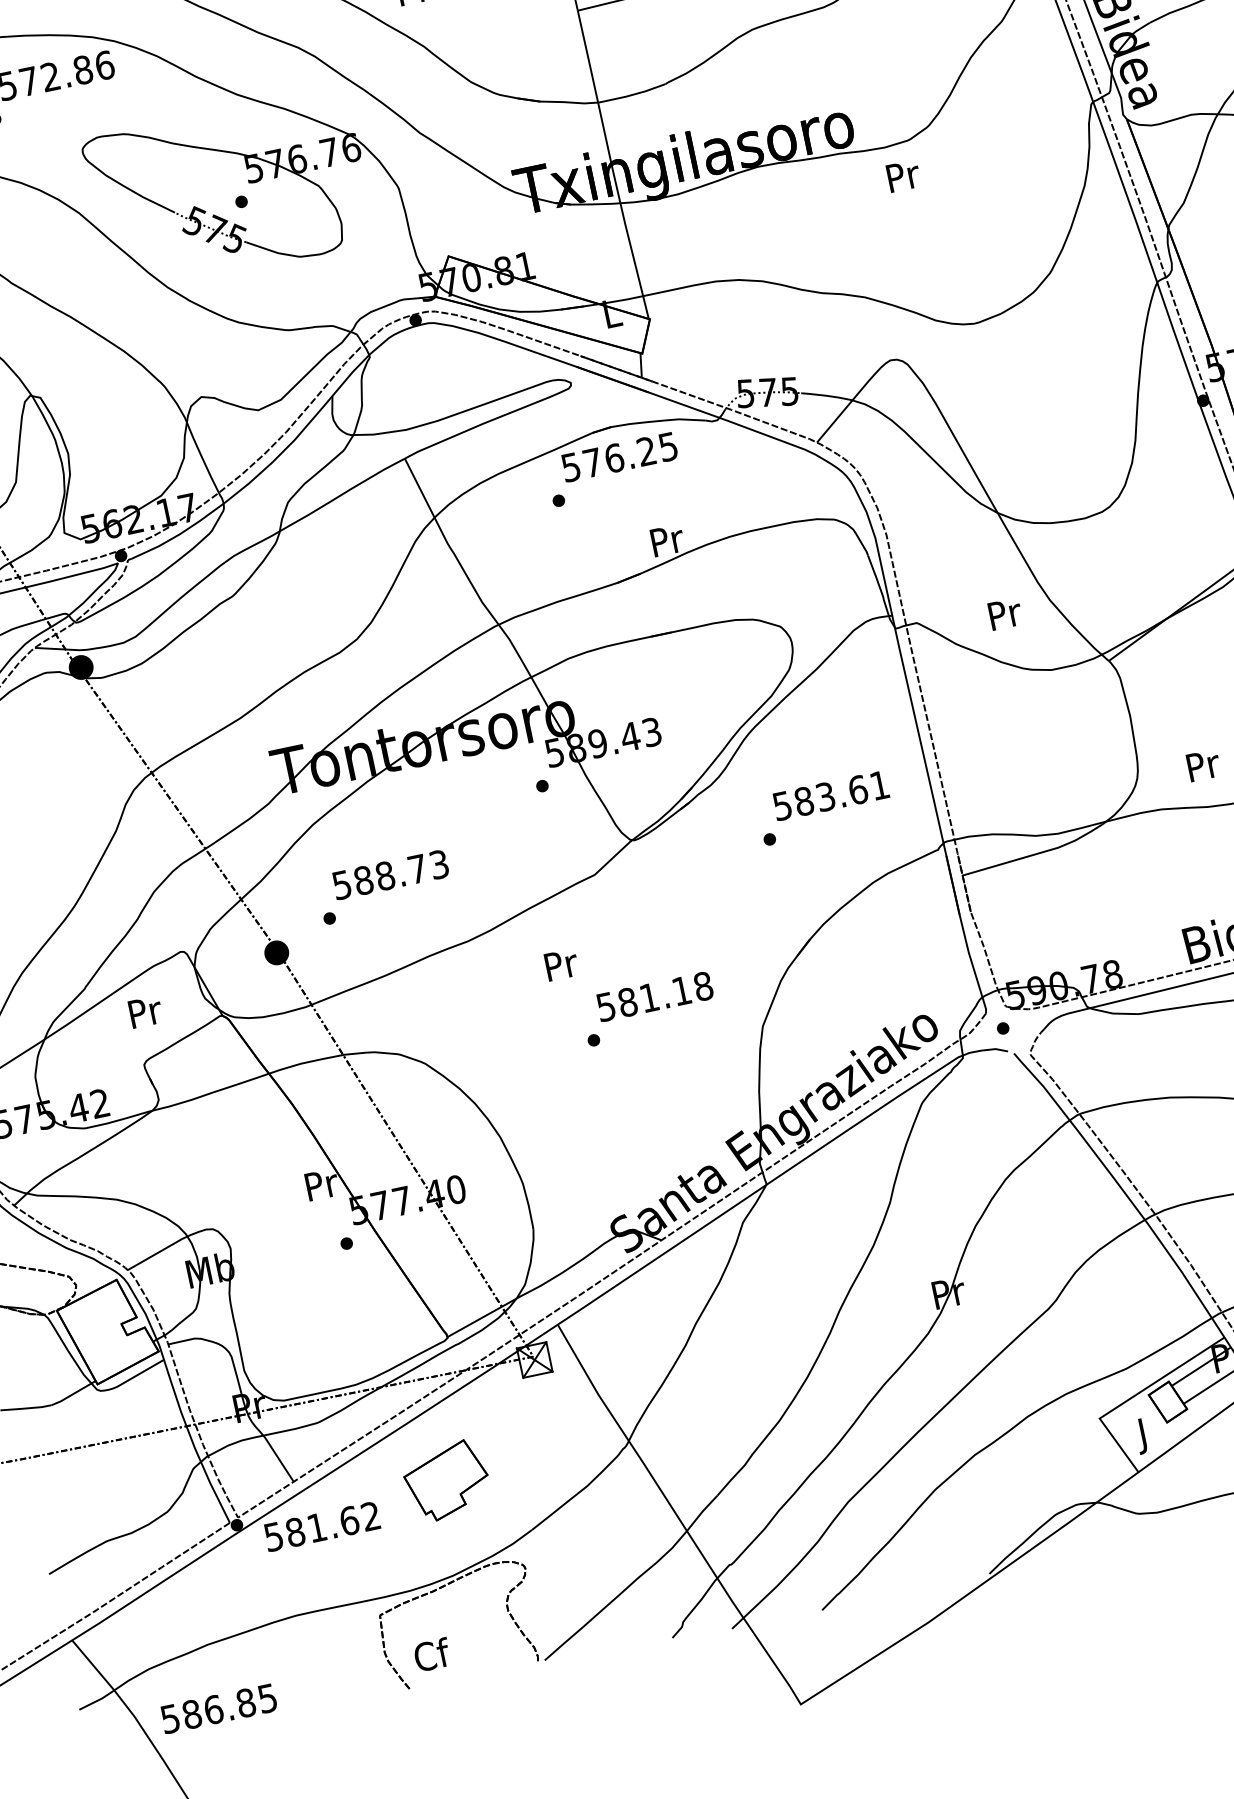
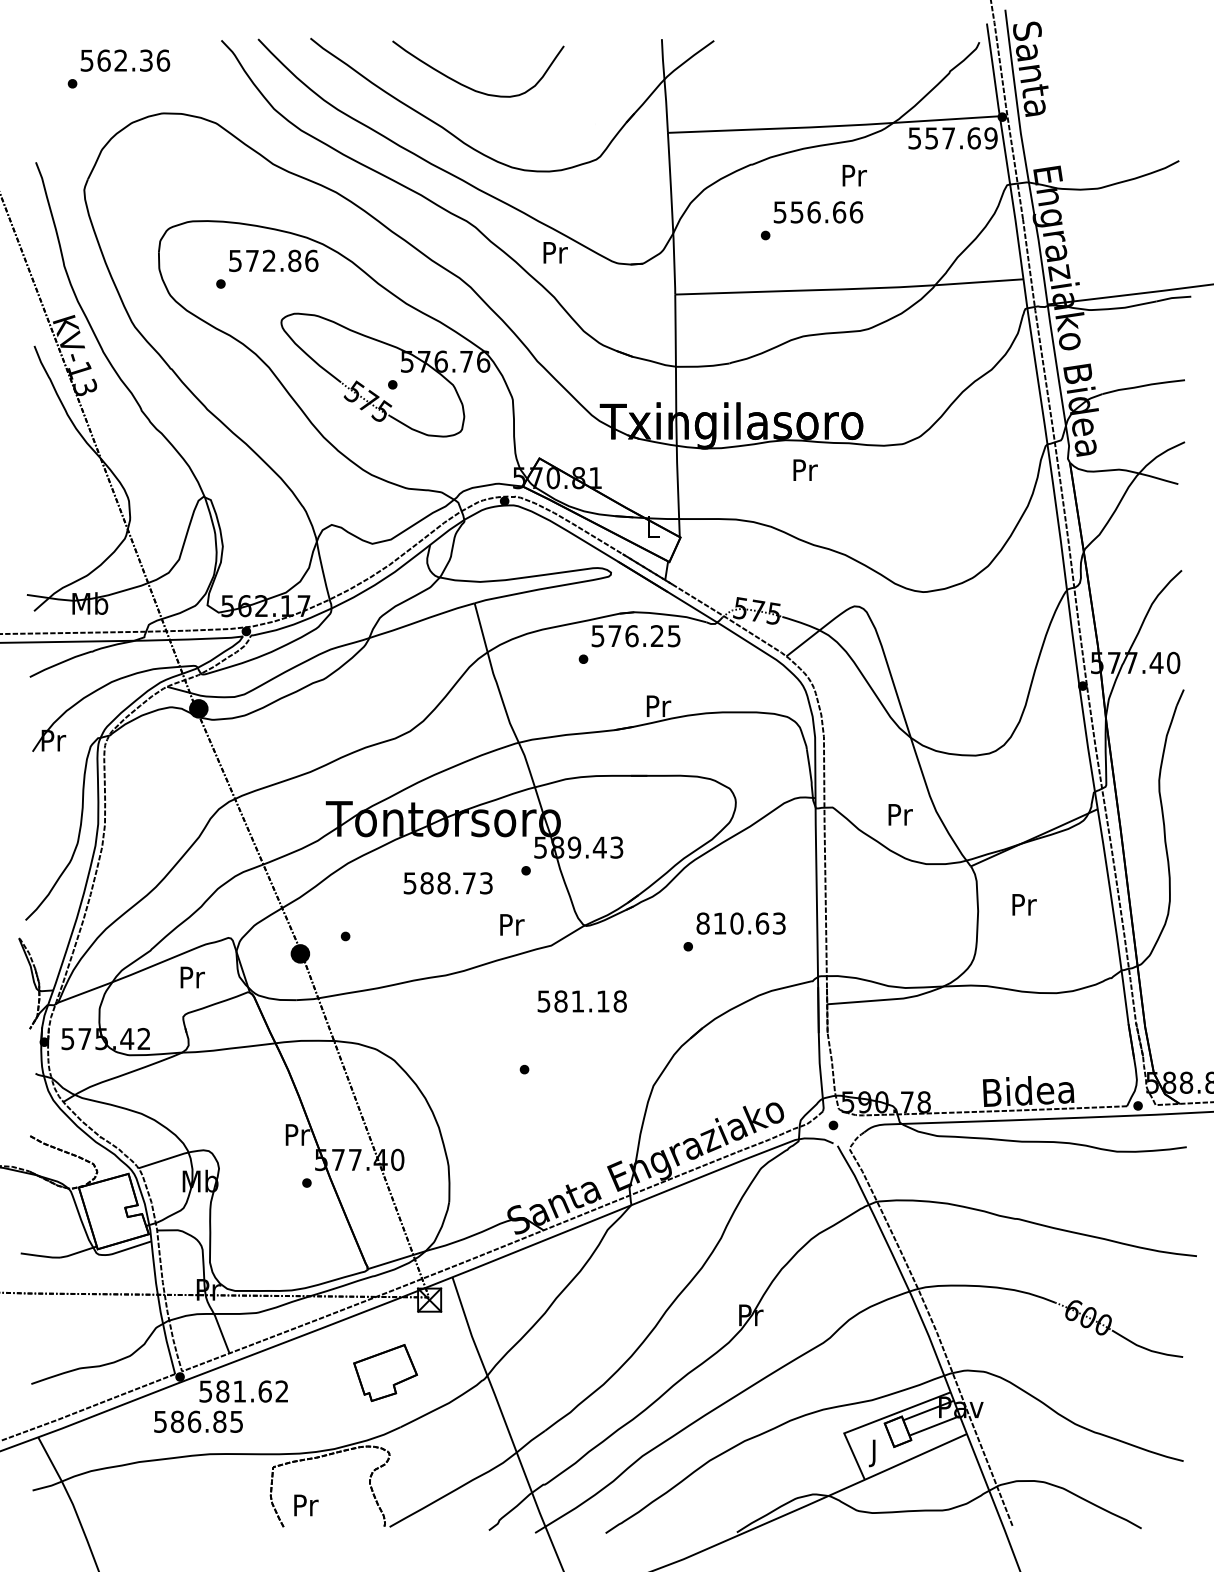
text: (903, 175) -> (805, 469), moved
text: (1203, 765) -> (1024, 904), moved
text: (830, 795) -> (740, 923), 583.61 -> 810.63
text: (389, 875) -> (447, 883), moved
text: (561, 964) -> (512, 924), moved
text: (654, 996) -> (581, 1001), moved
part: (446, 1480) -> (385, 1372), moved
text: (431, 1654) -> (305, 1504), Cf -> Pr
text: (218, 1708) -> (198, 1421), moved

